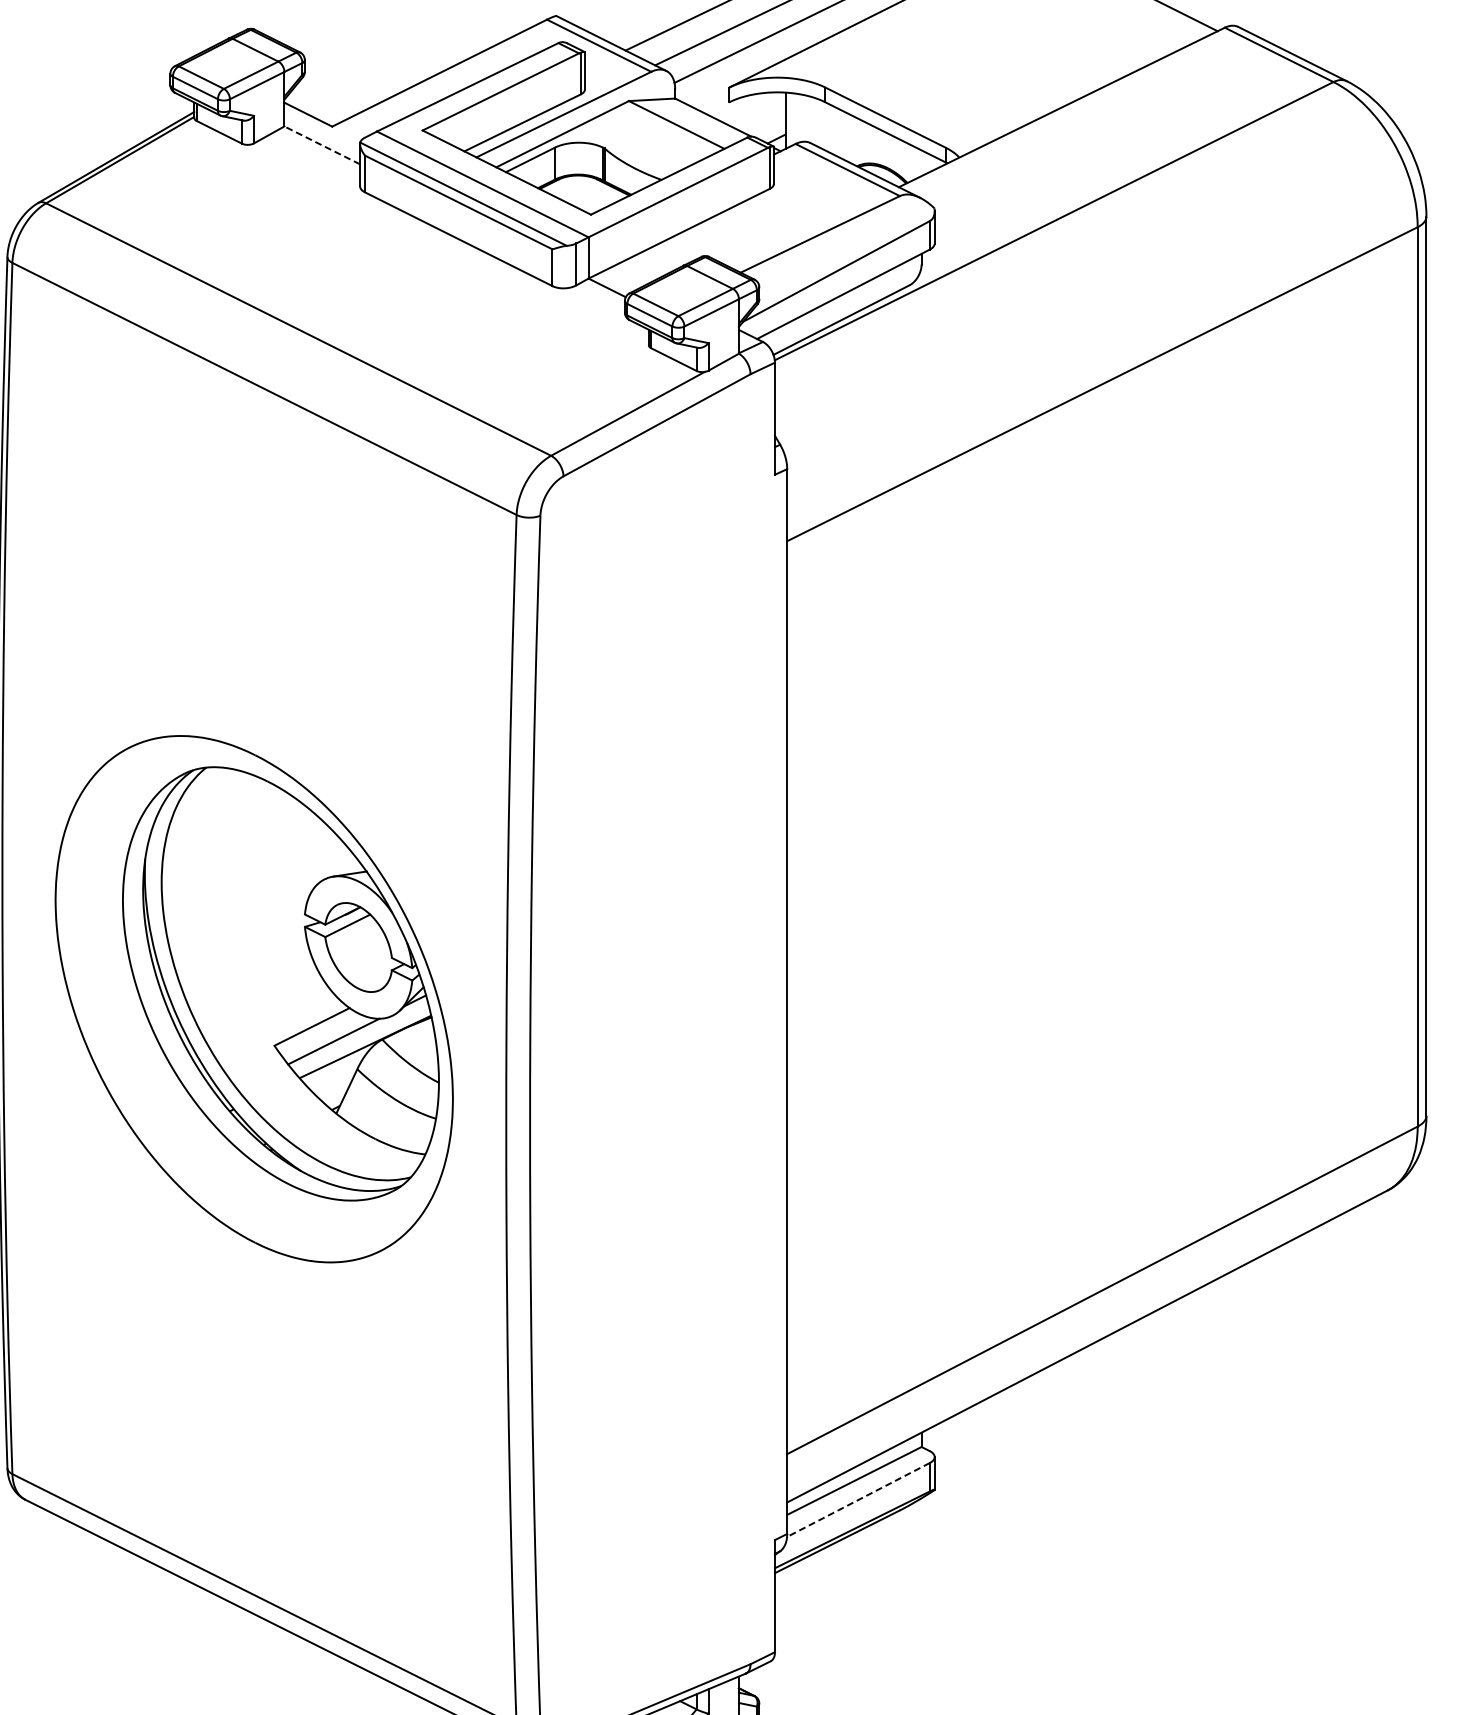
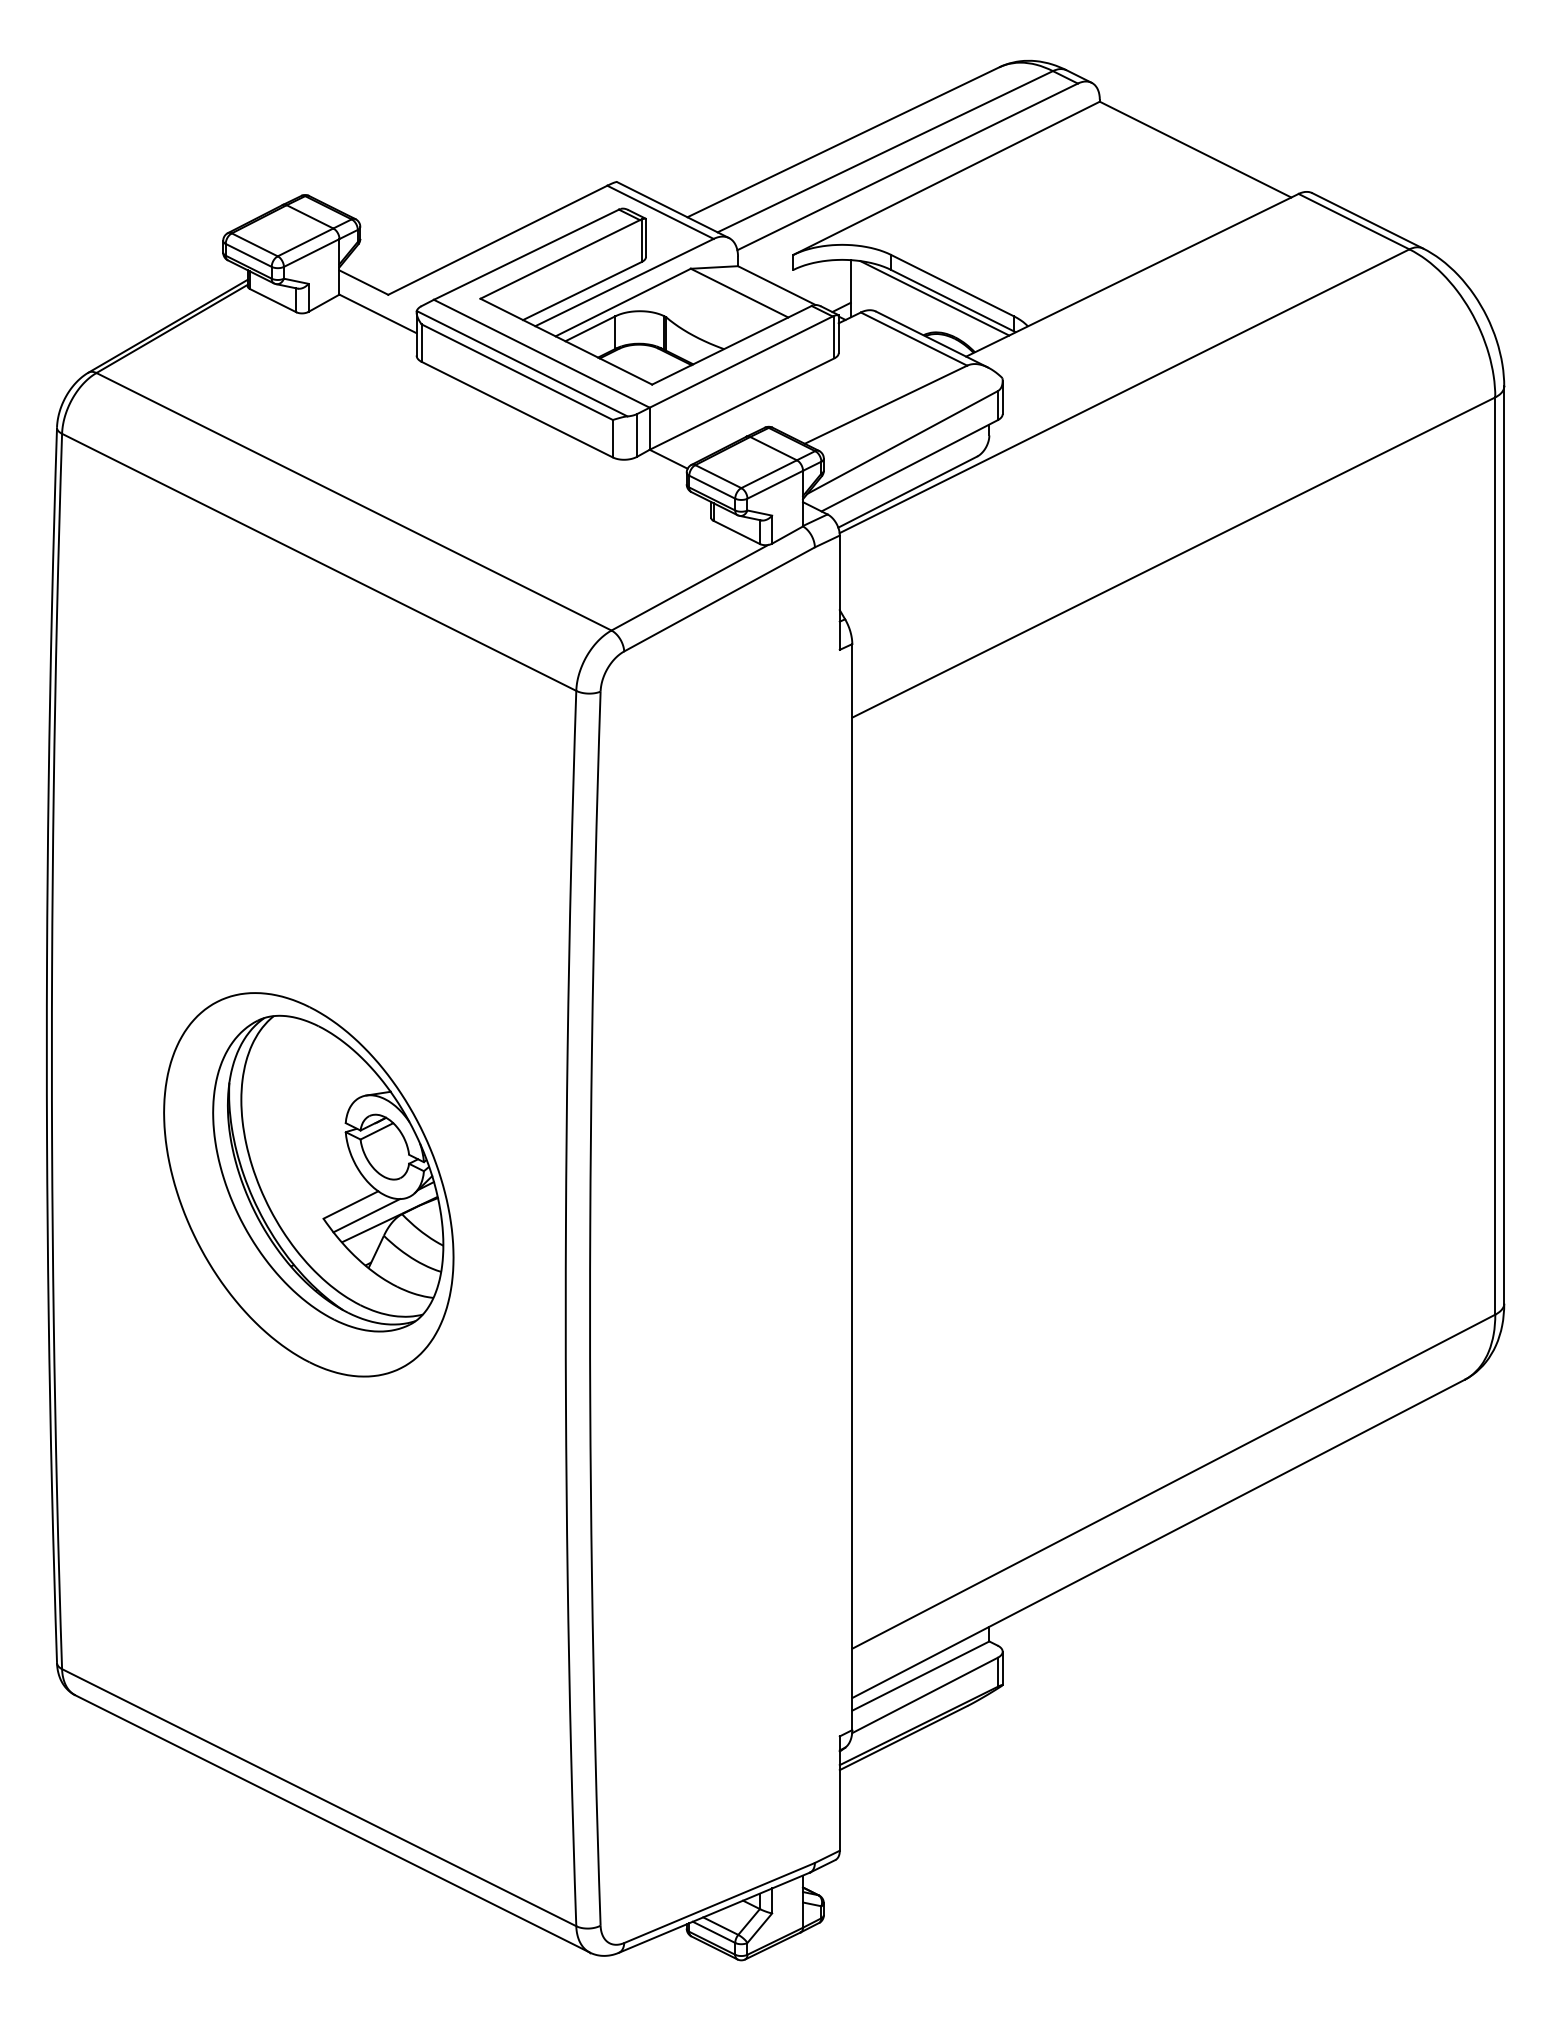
line: (867, 130) -> (934, 298), added
line: (321, 144) -> (377, 313), dashed -> solid
part: (254, 998) -> (308, 1184), size x0.71
line: (858, 1500) -> (924, 1695), dashed -> solid

